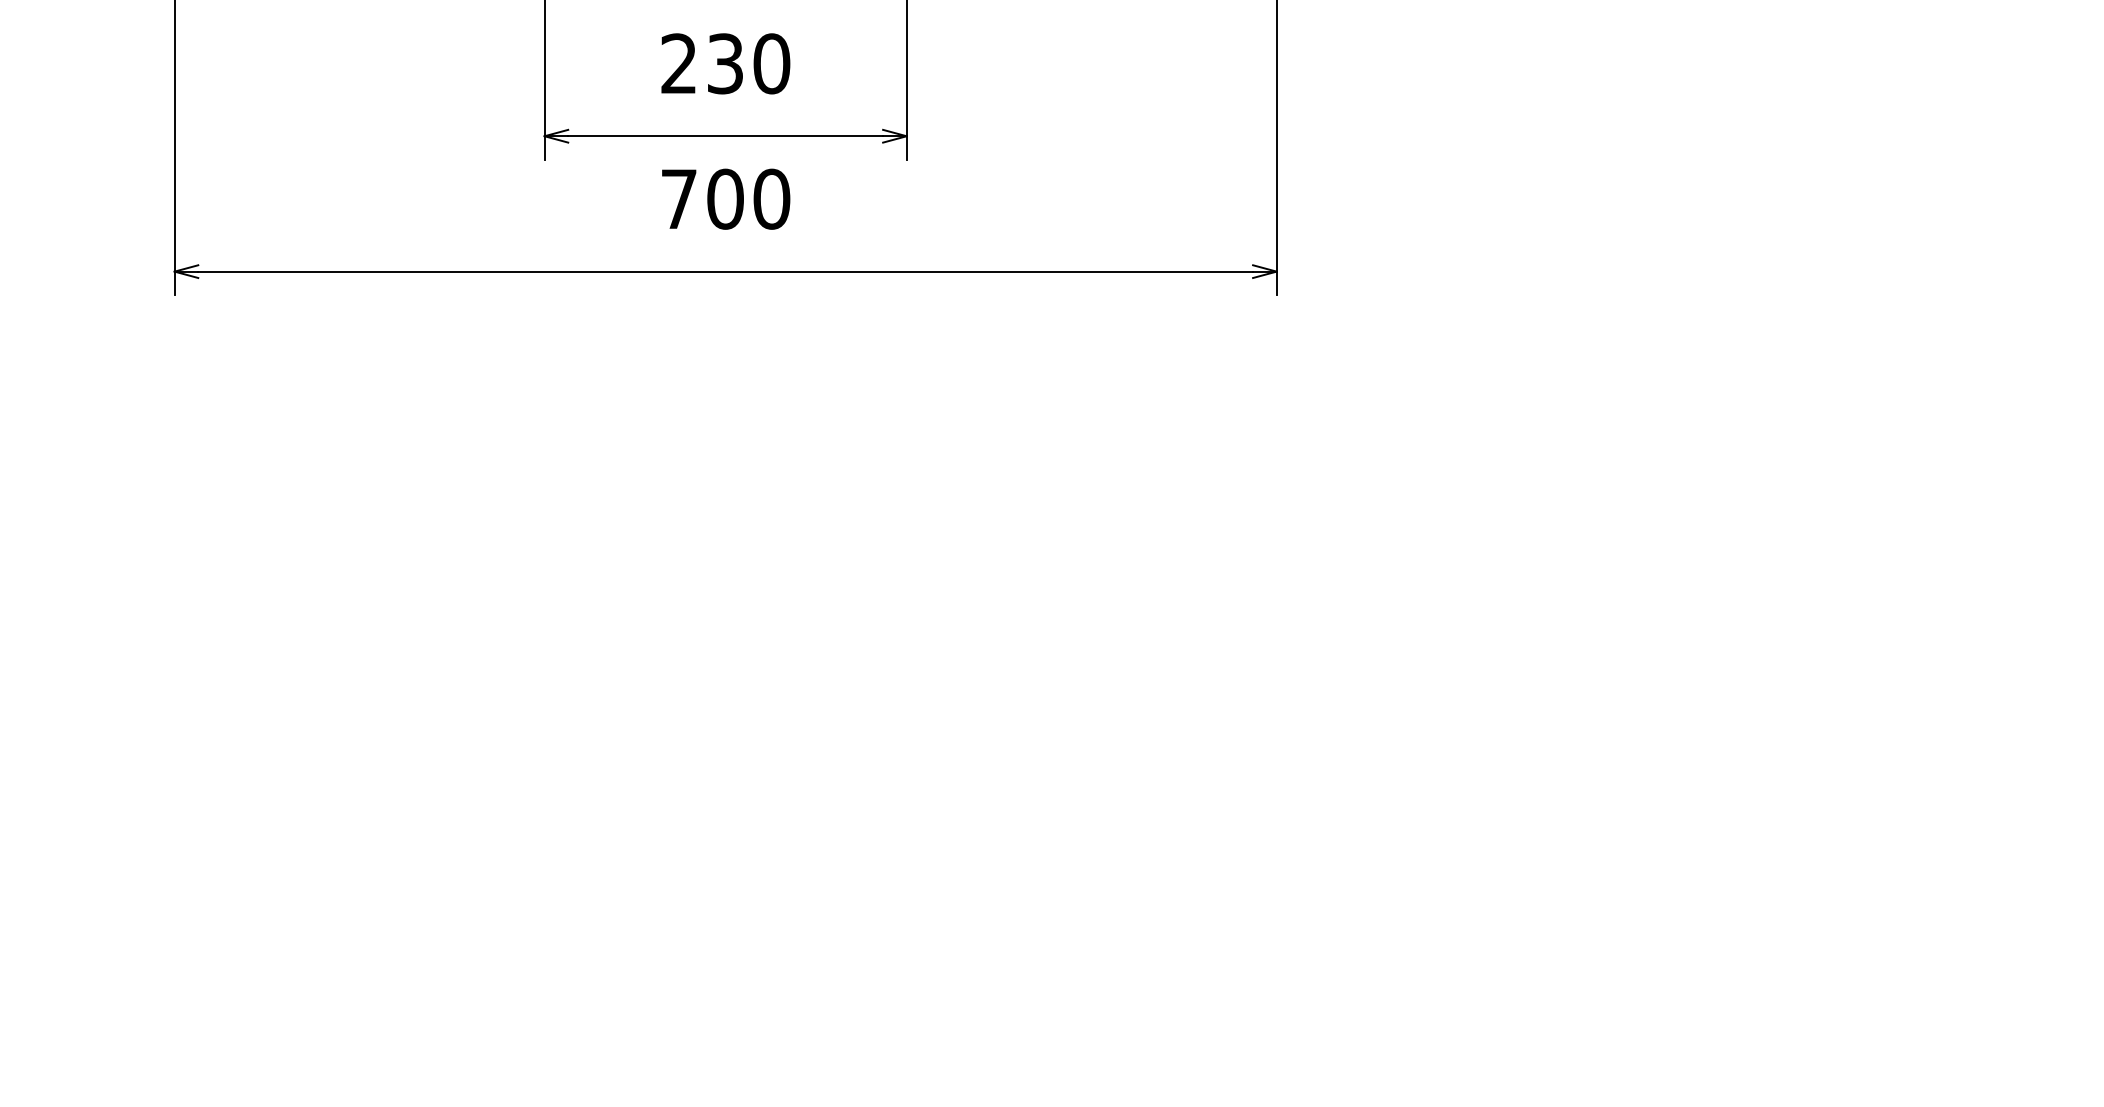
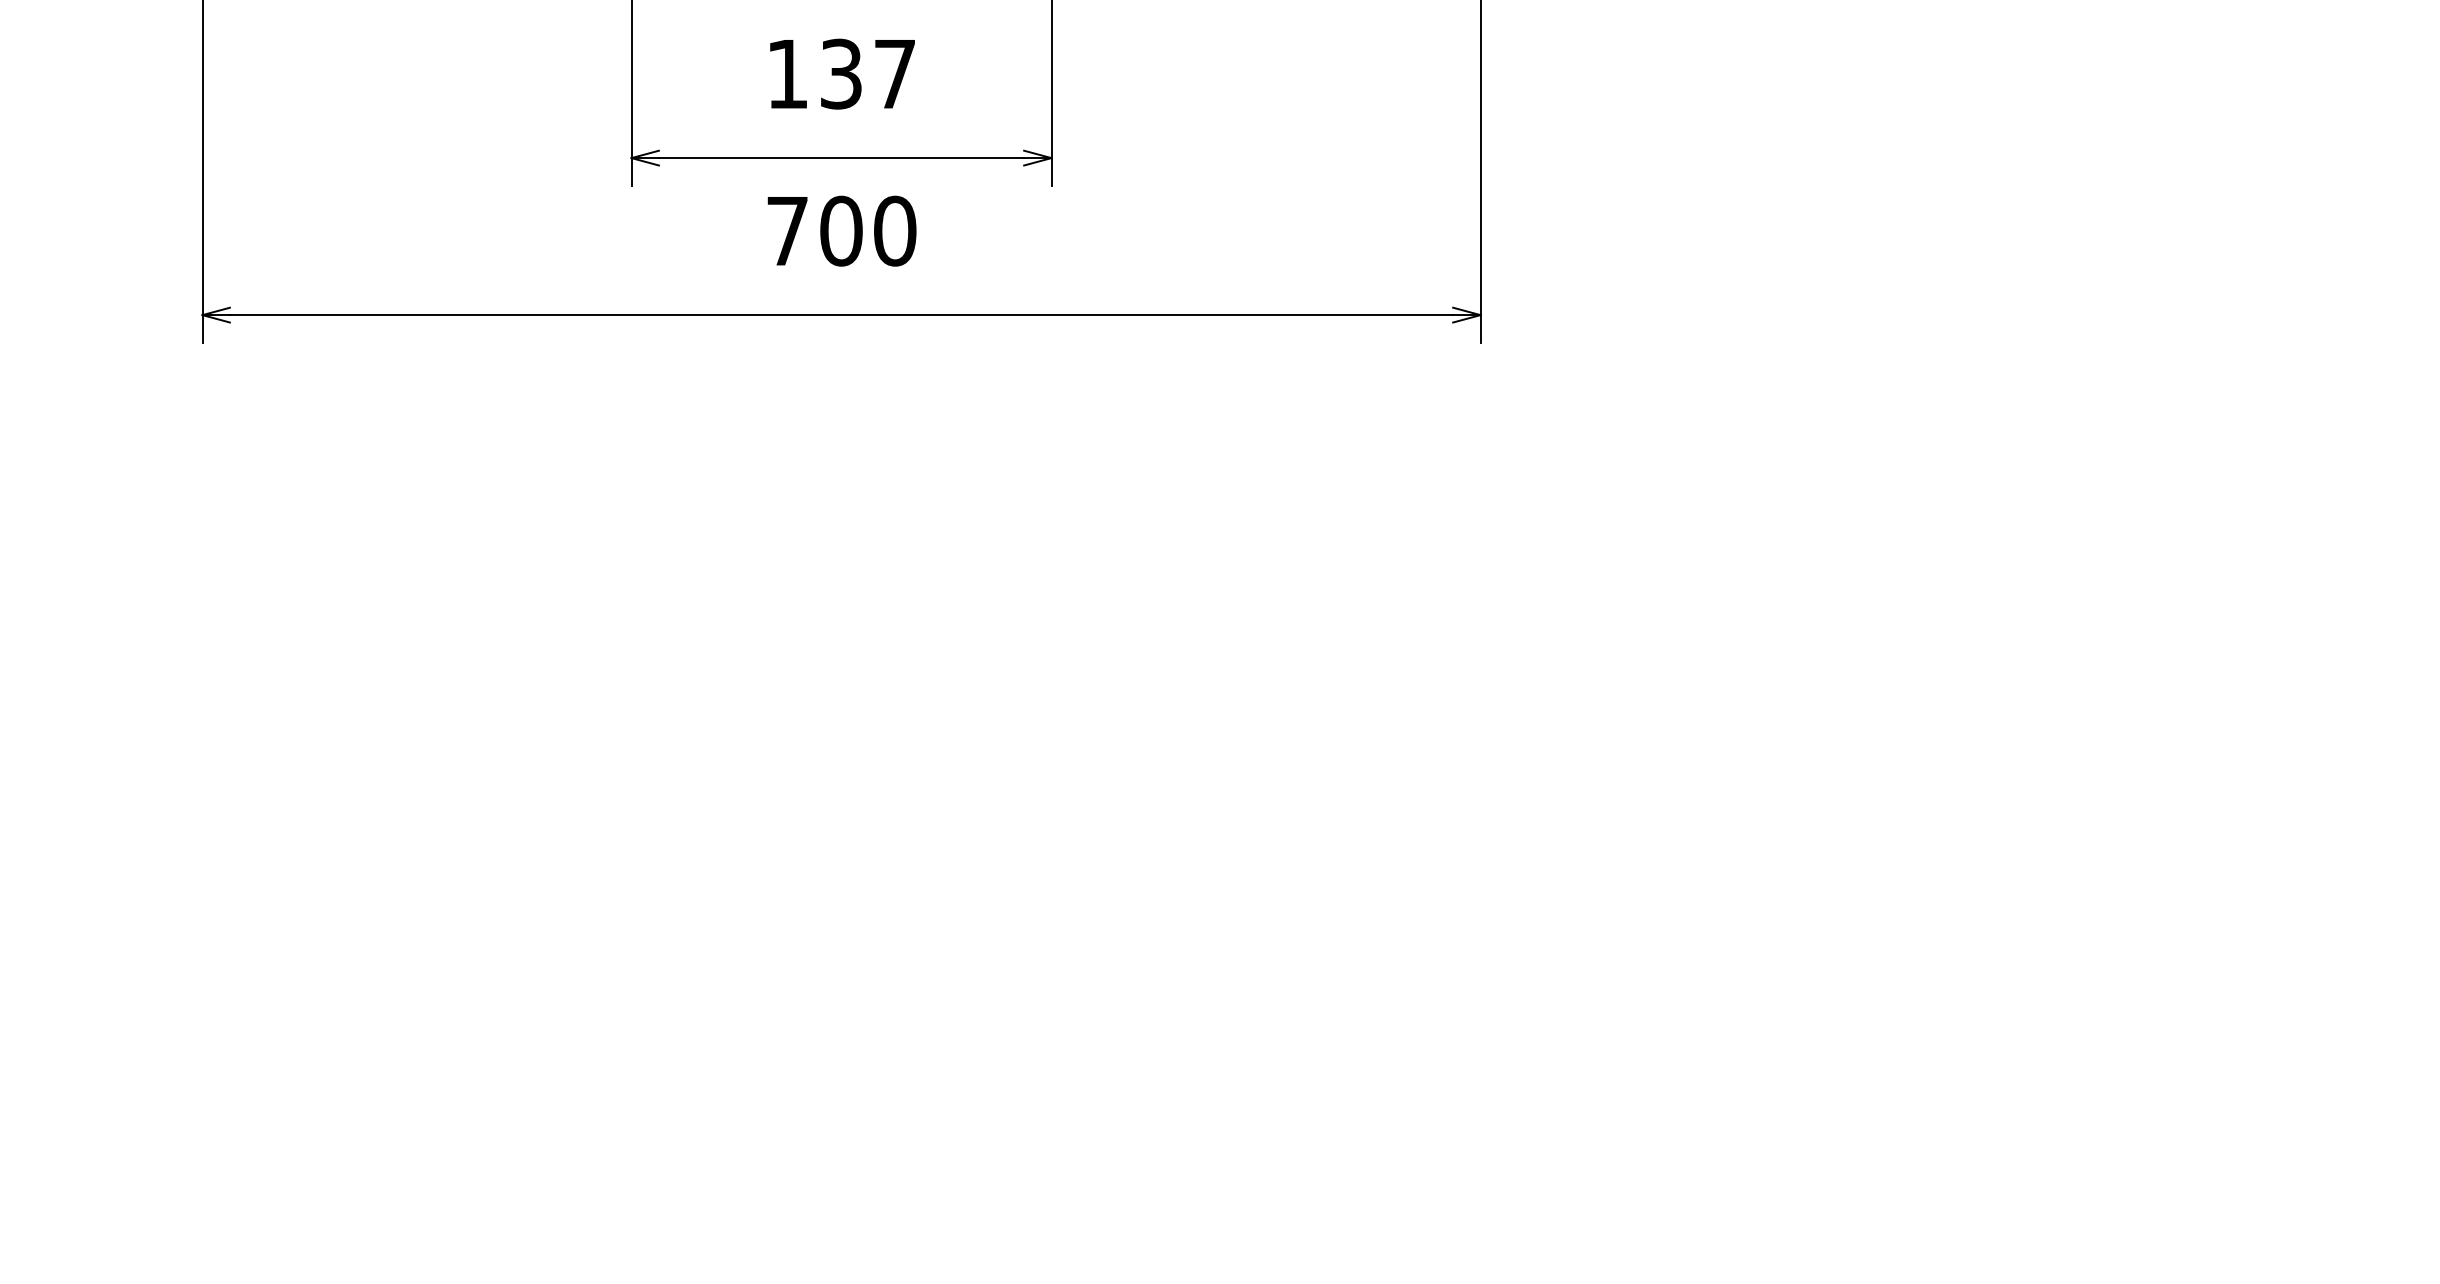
text: (725, 63) -> (841, 73), 230 -> 137

